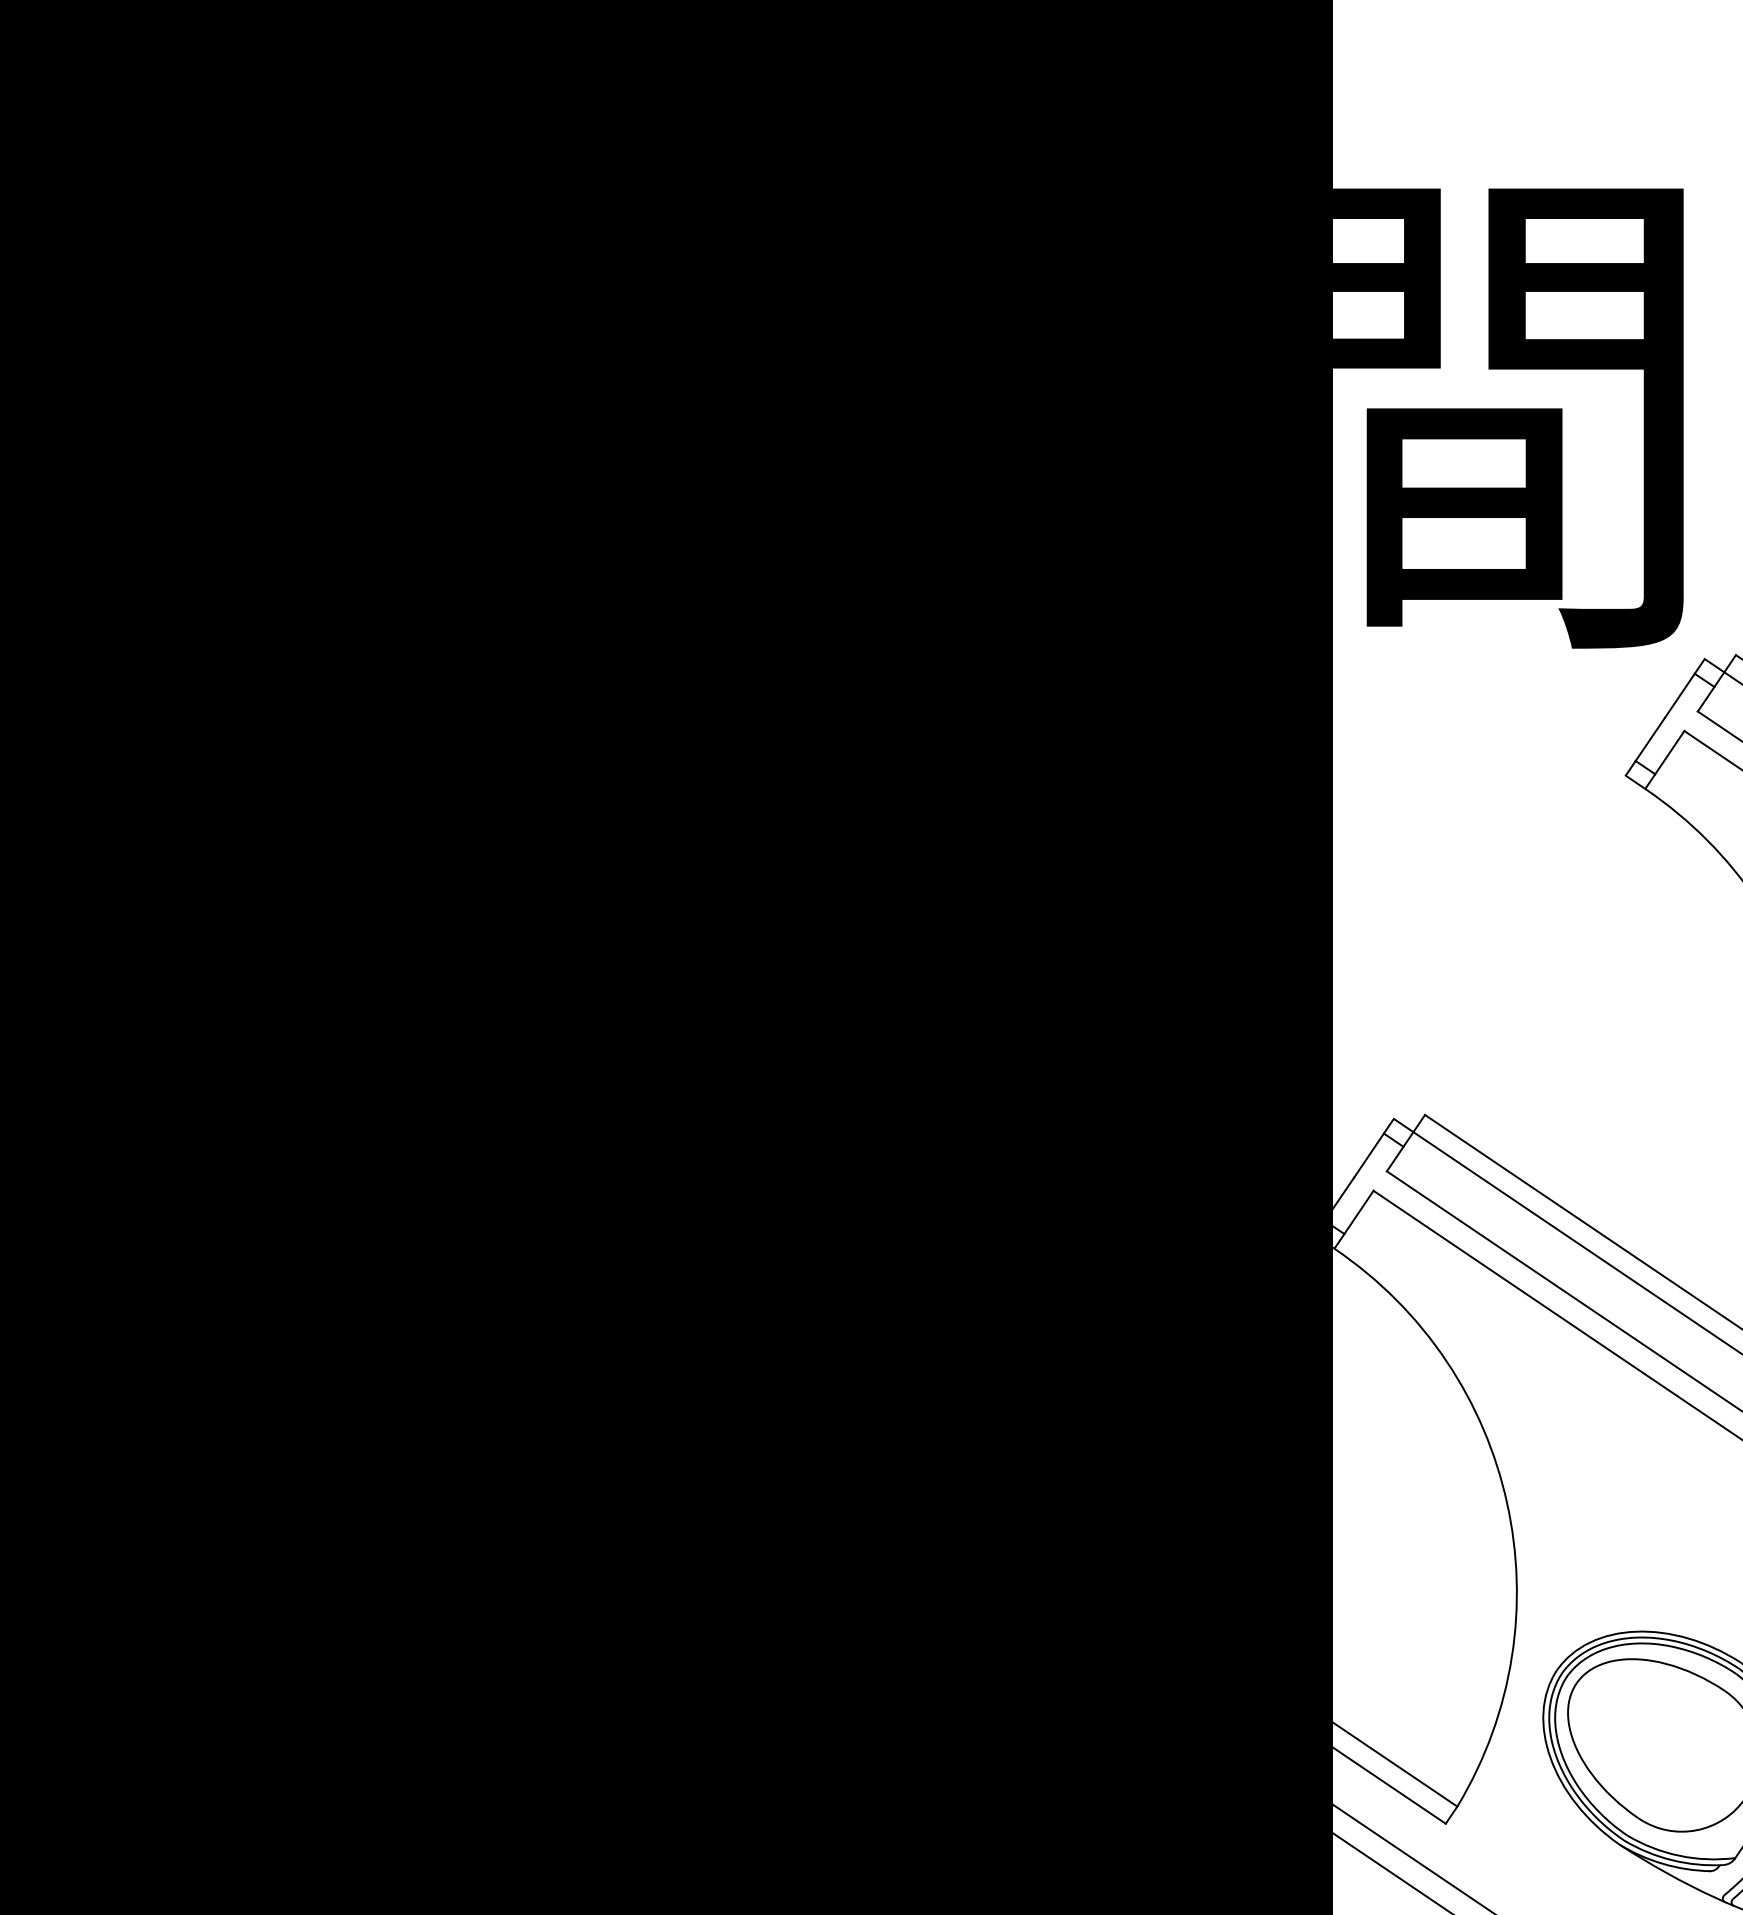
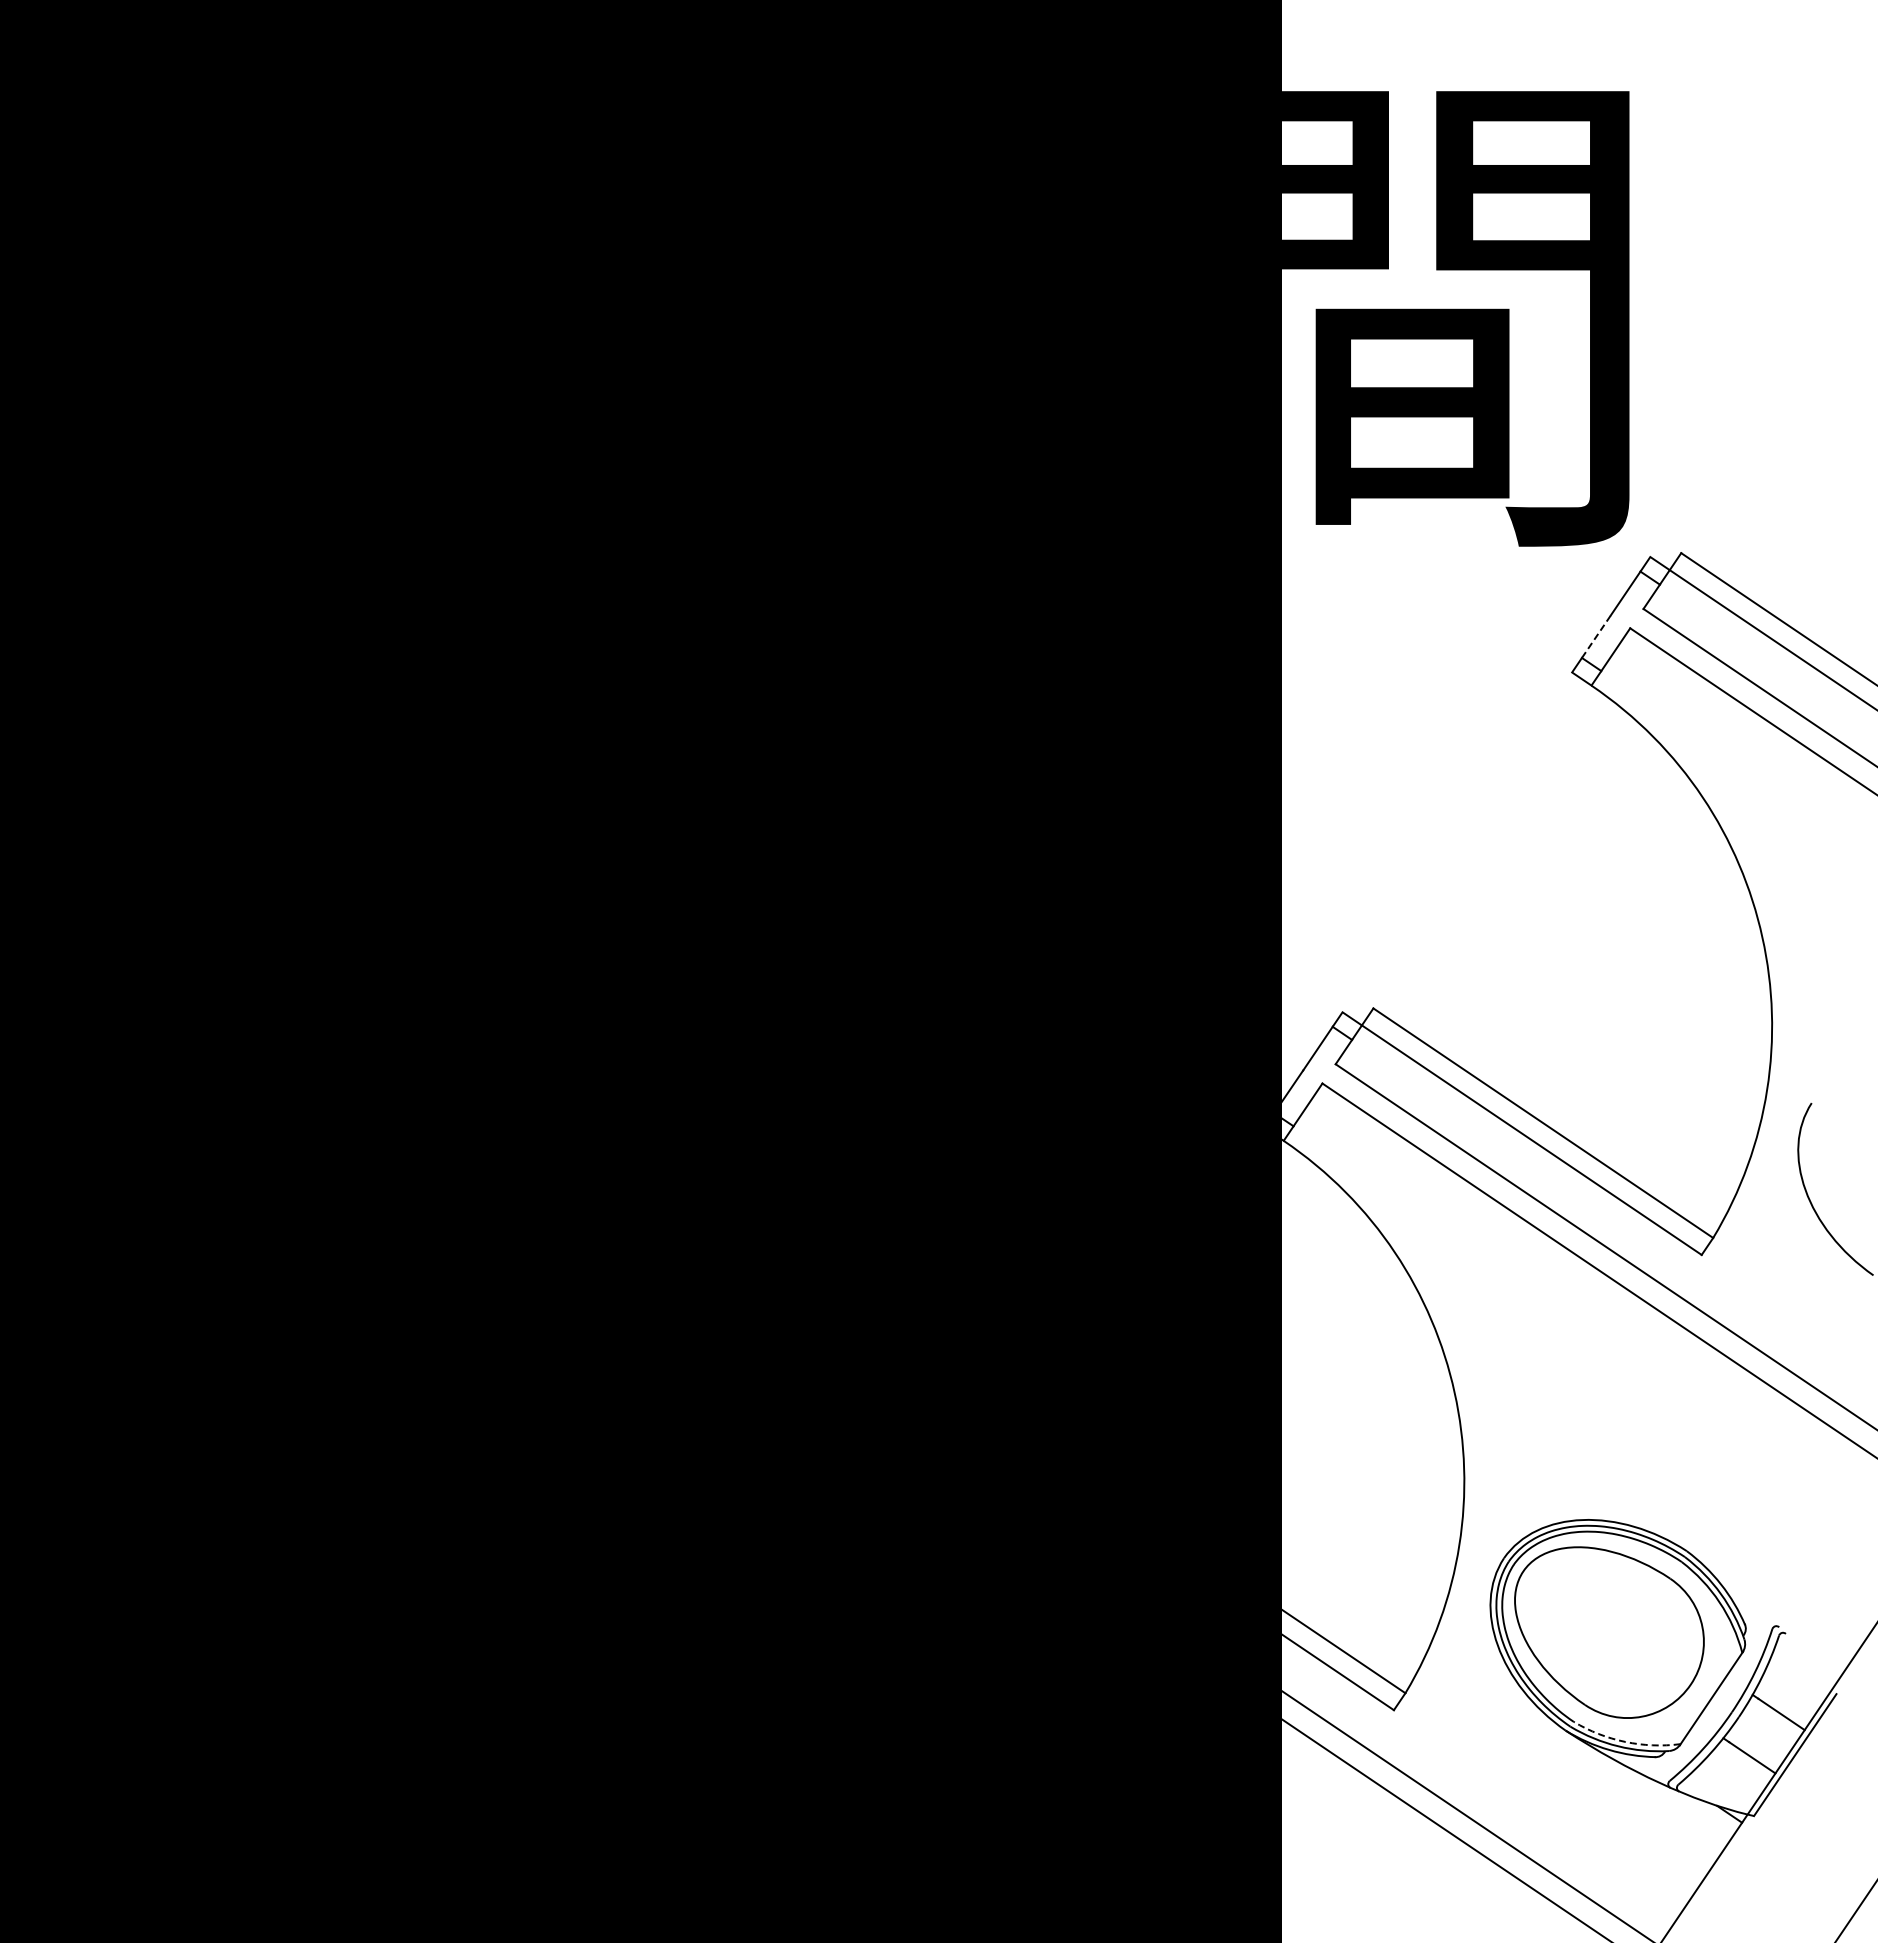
line: (1650, 739) -> (1596, 636), solid -> dashed
arc: (1679, 1855) -> (1625, 1741), solid -> dashed

